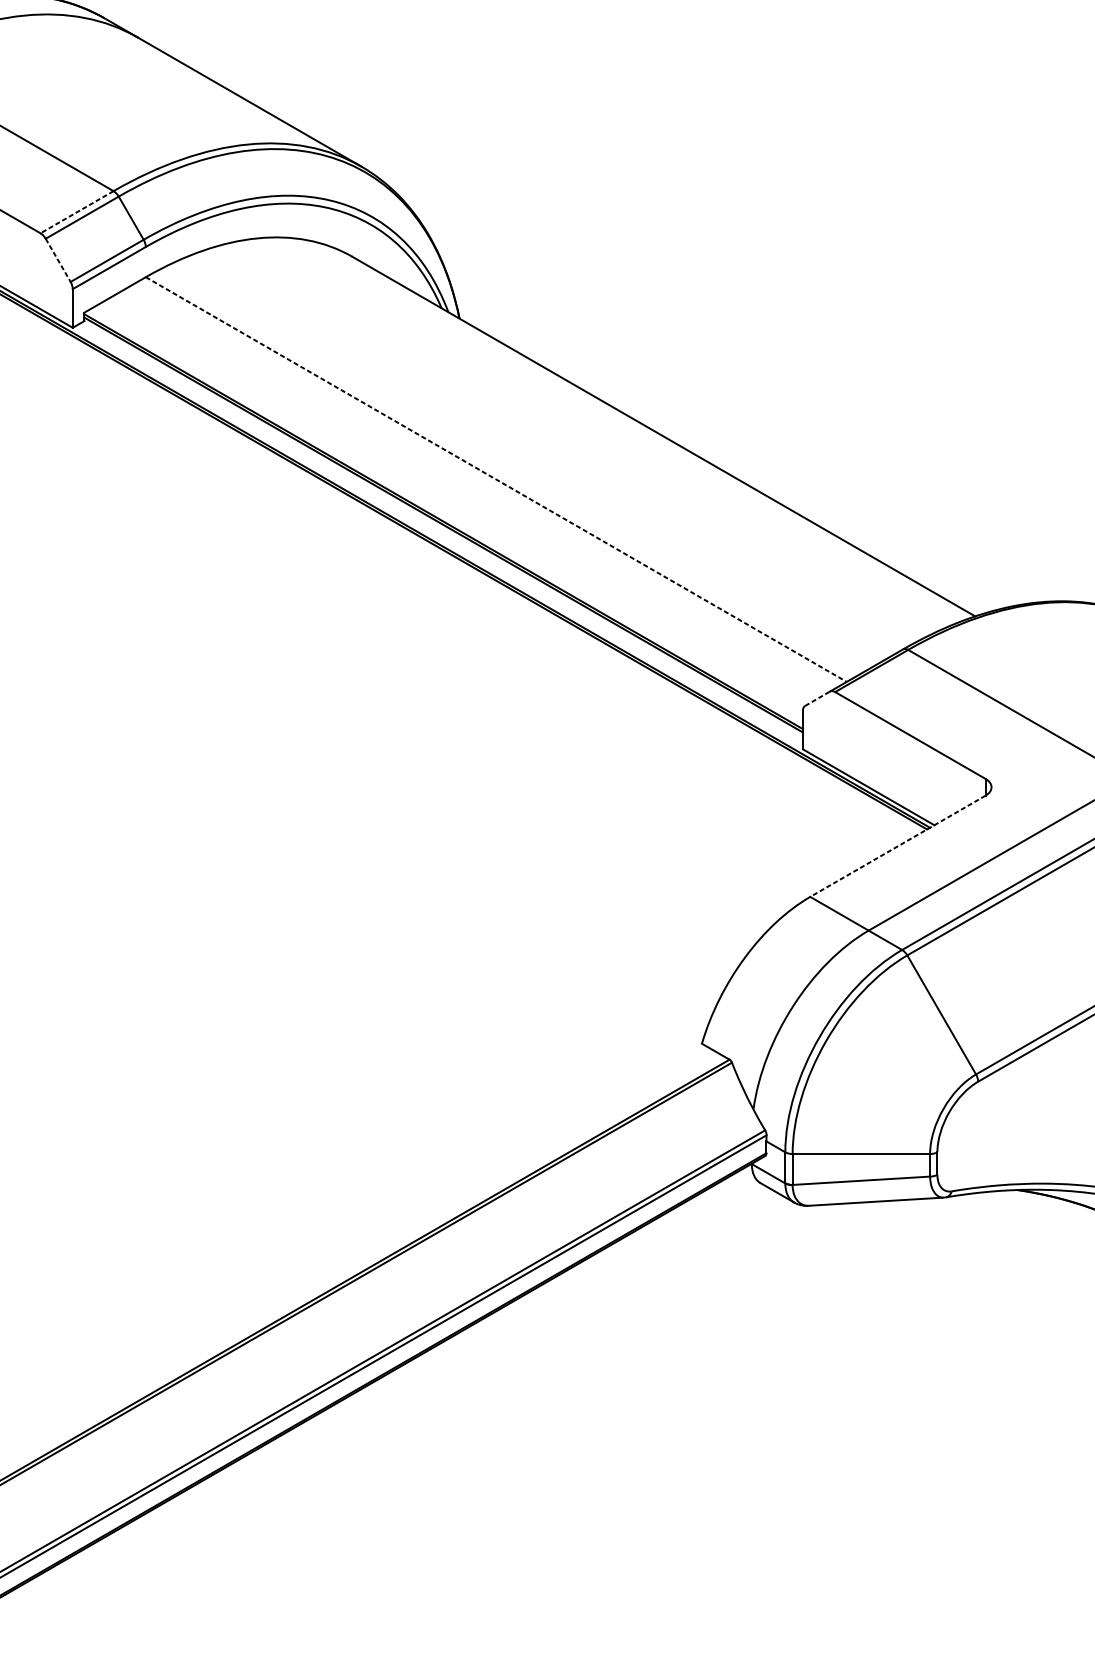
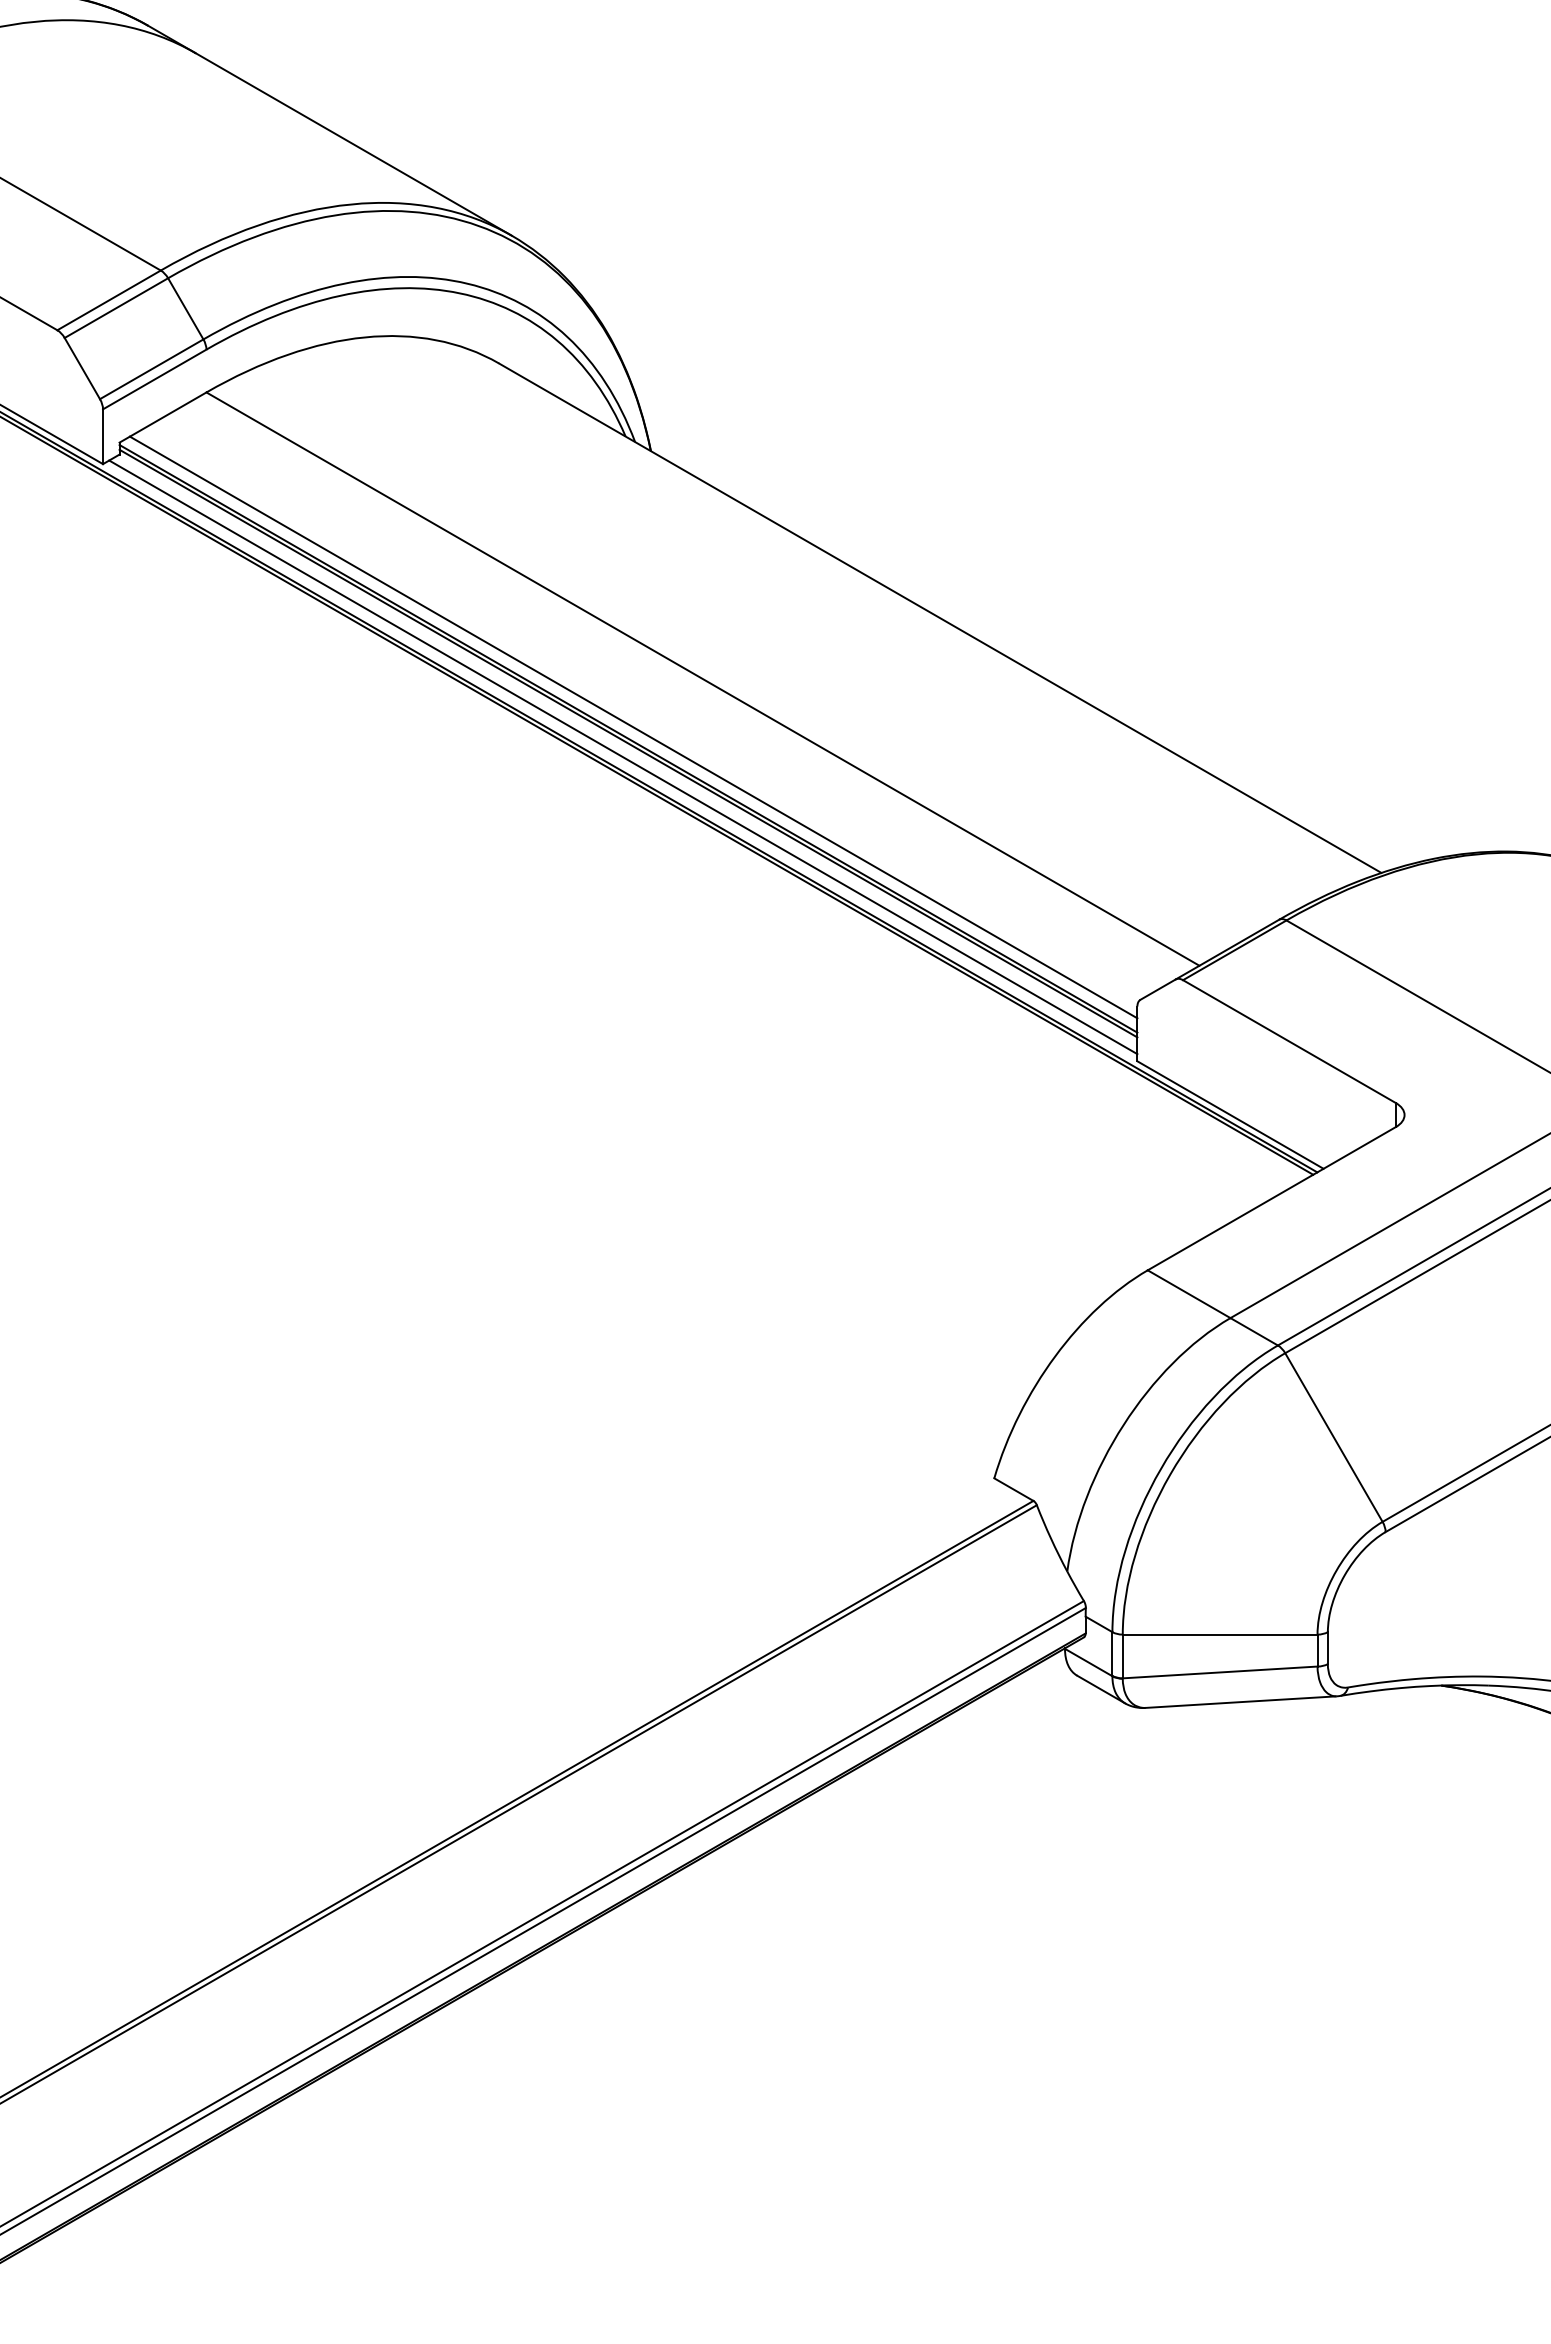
line: (77, 212) -> (109, 300), dashed -> solid
line: (58, 261) -> (82, 369), dashed -> solid
line: (496, 479) -> (703, 679), dashed -> solid
line: (447, 513) -> (633, 727), added
line: (440, 534) -> (623, 757), added
line: (817, 698) -> (1158, 989), dashed -> solid
line: (897, 846) -> (1271, 1198), dashed -> solid

